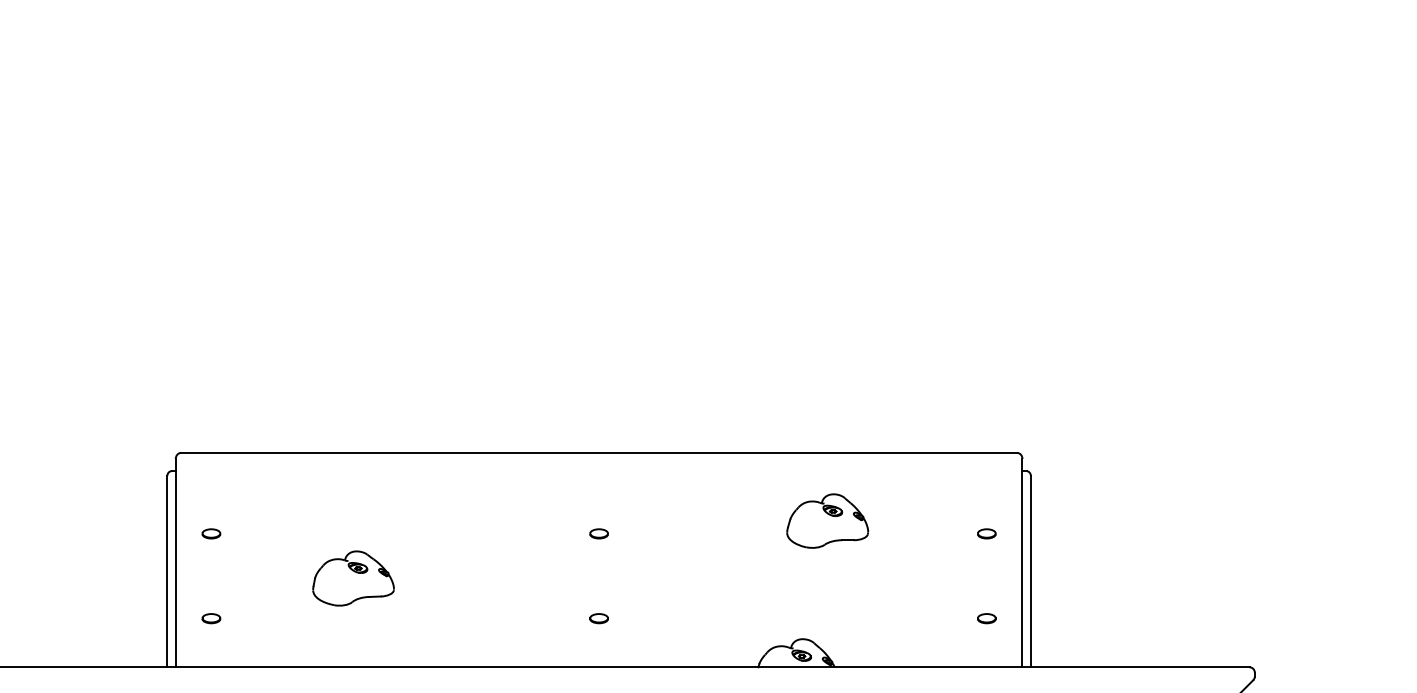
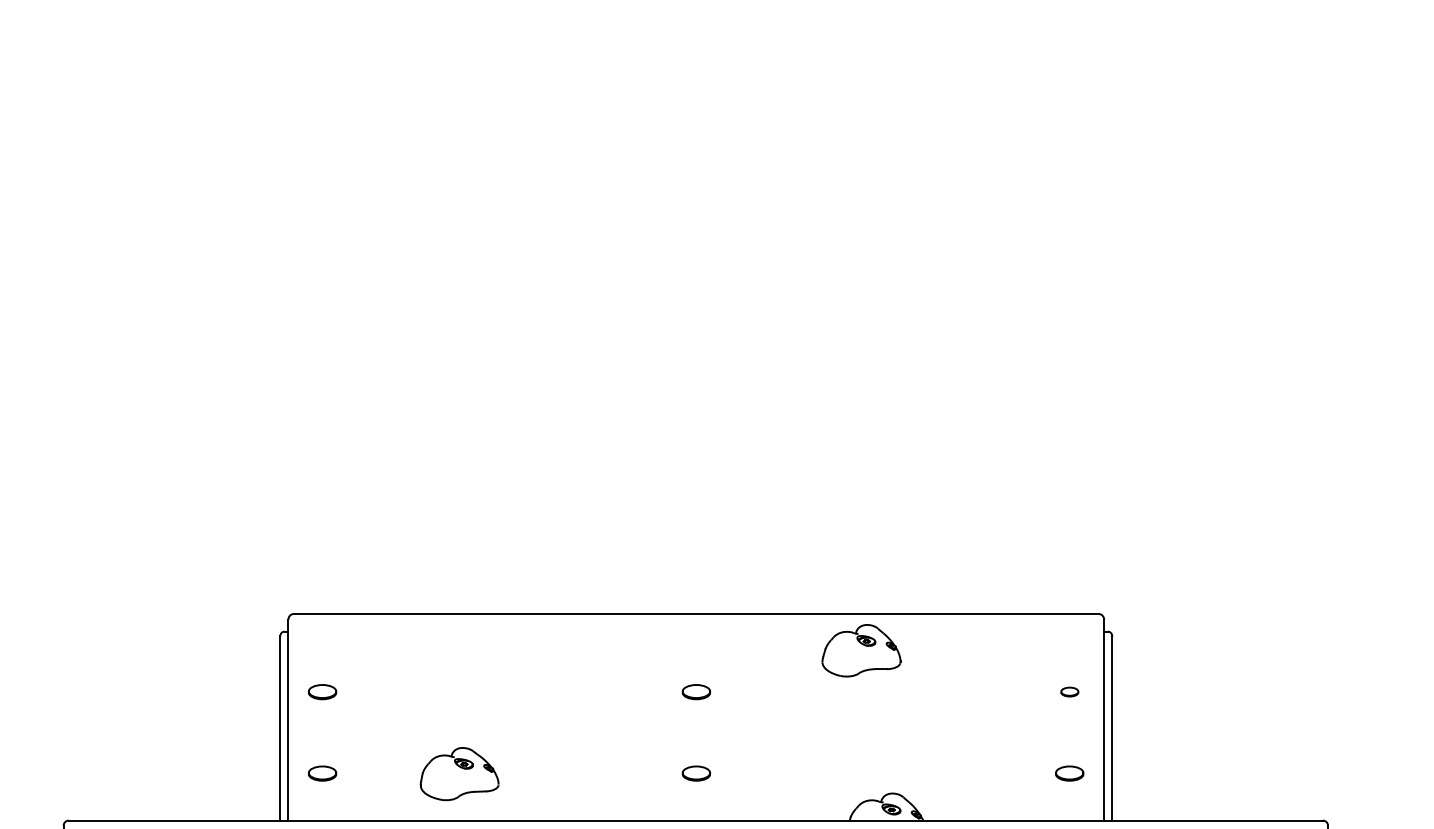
part: (827, 520) -> (861, 650), moved
part: (211, 533) -> (322, 691), size x1.6
part: (598, 533) -> (695, 691), size x1.6
part: (353, 578) -> (459, 774), moved
part: (211, 618) -> (322, 773), size x1.6
part: (598, 618) -> (695, 773), size x1.6
part: (986, 618) -> (1069, 773), size x1.6

